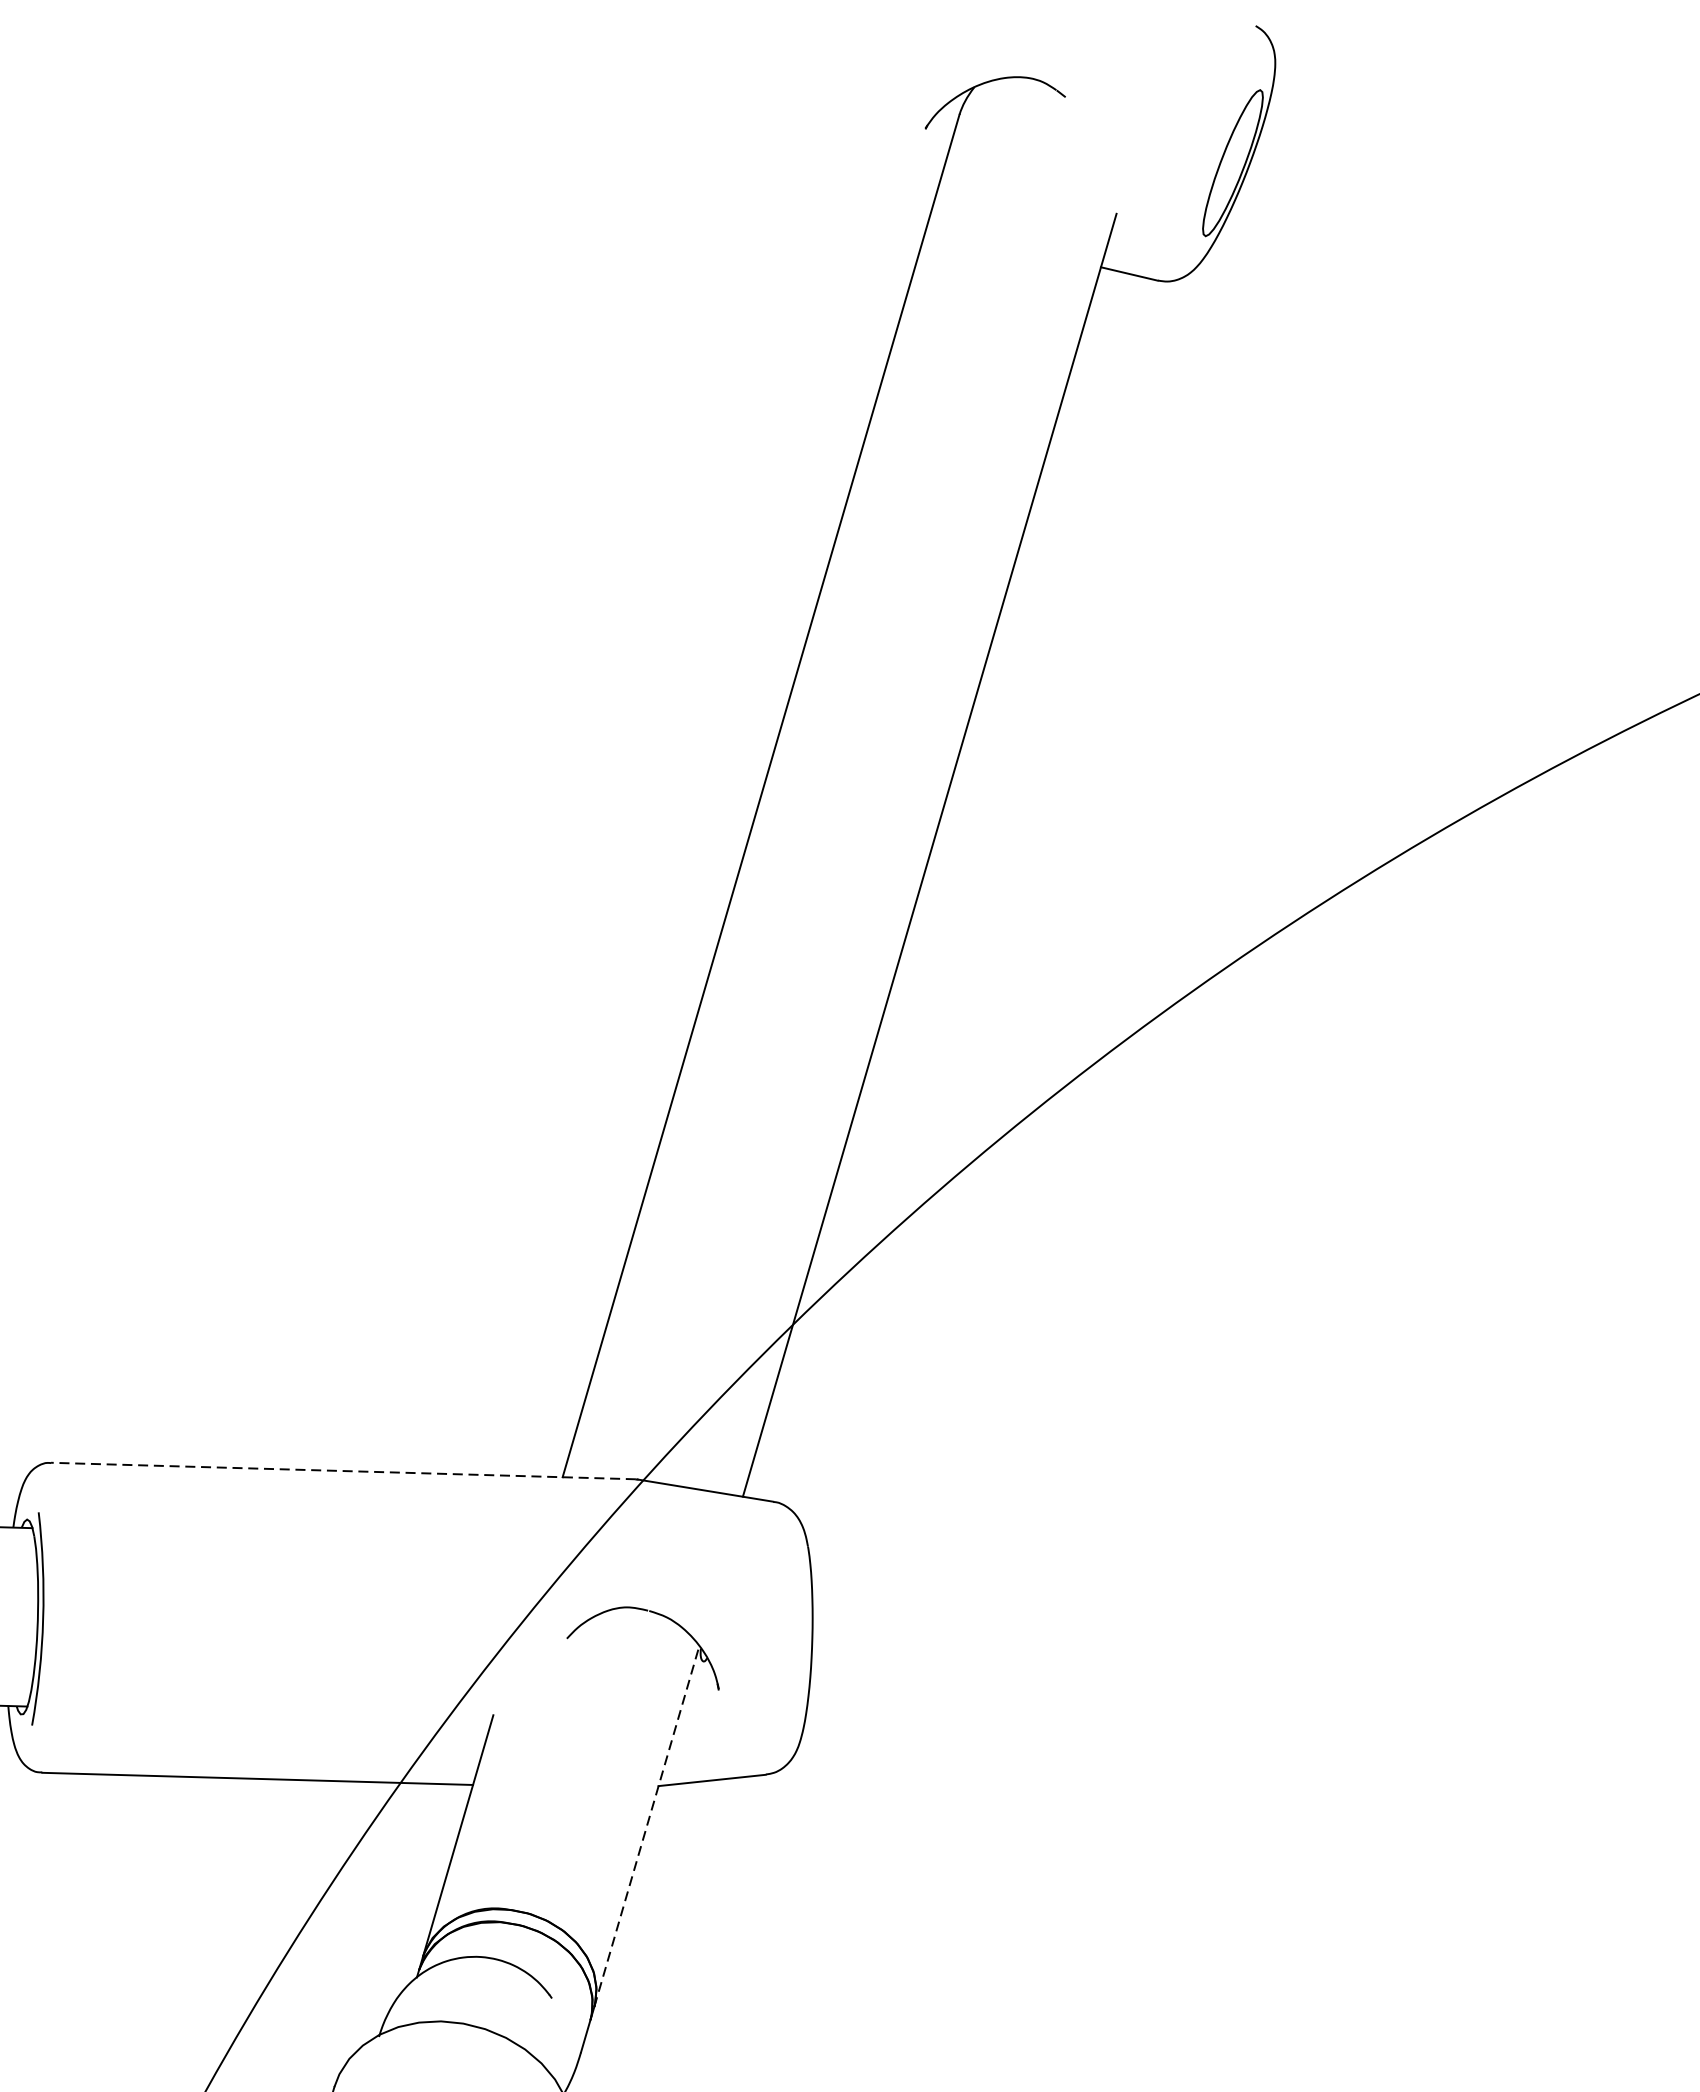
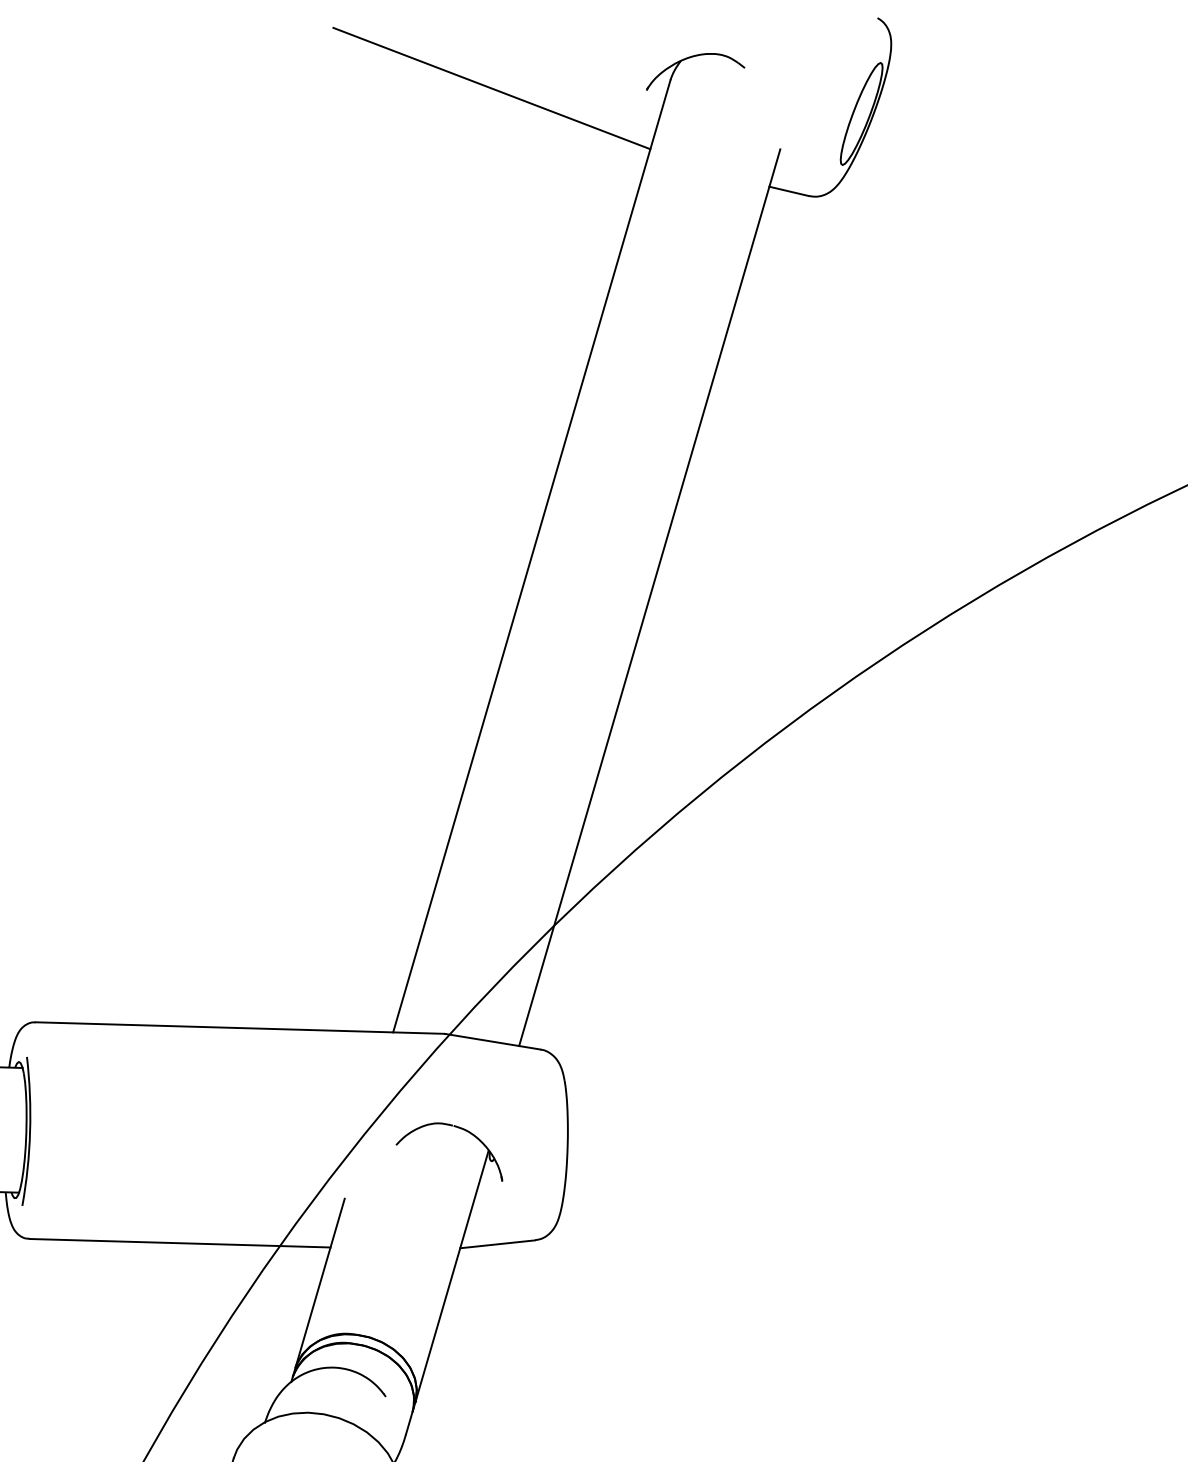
line: (703, 126) -> (491, 88), added
line: (342, 1471) -> (239, 1028), dashed -> solid
line: (647, 1826) -> (452, 1276), dashed -> solid

